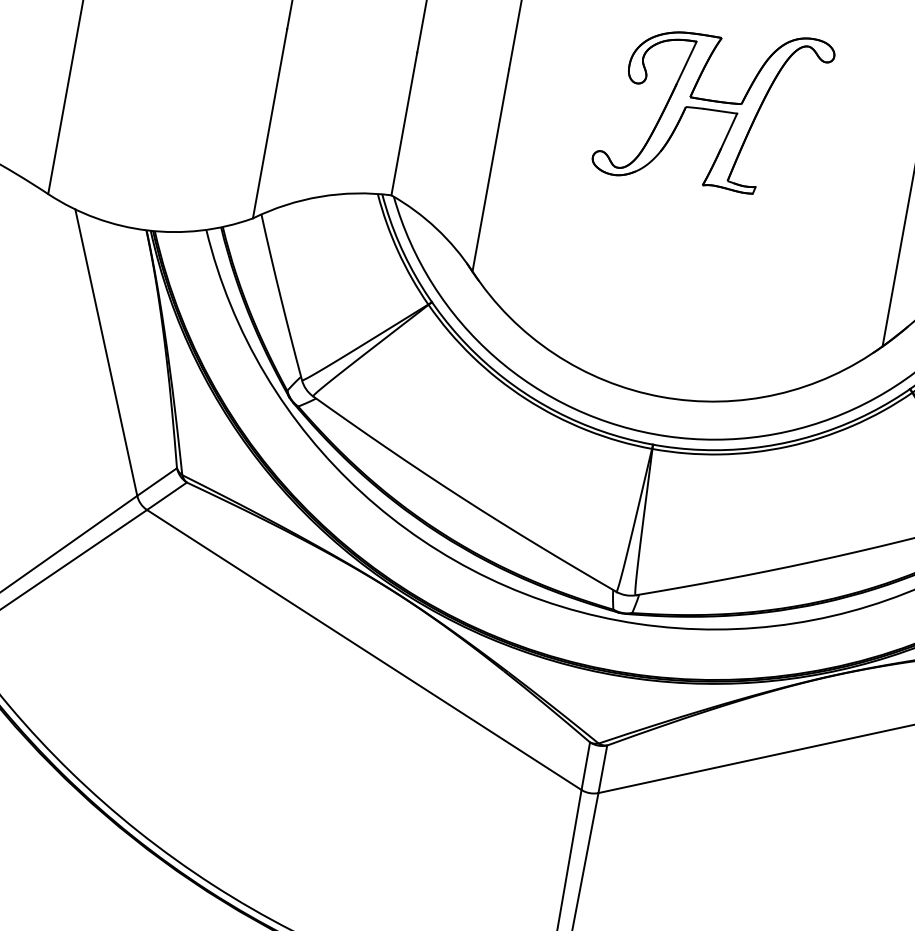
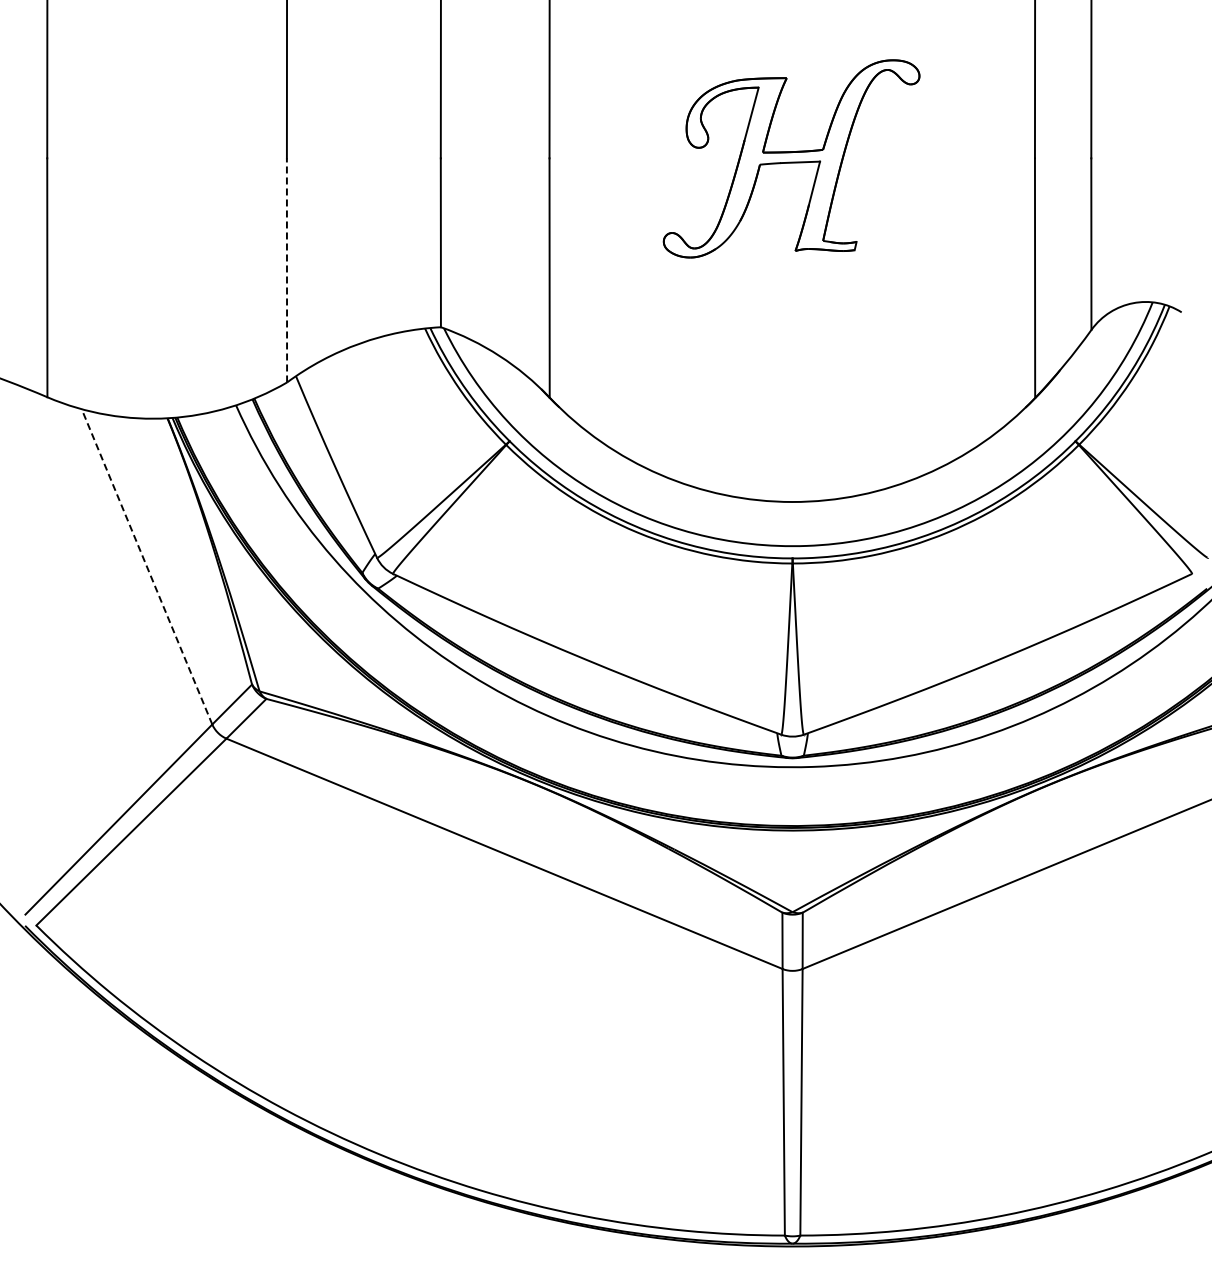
line: (269, 122) -> (286, 269), solid -> dashed
line: (106, 352) -> (147, 566), solid -> dashed

